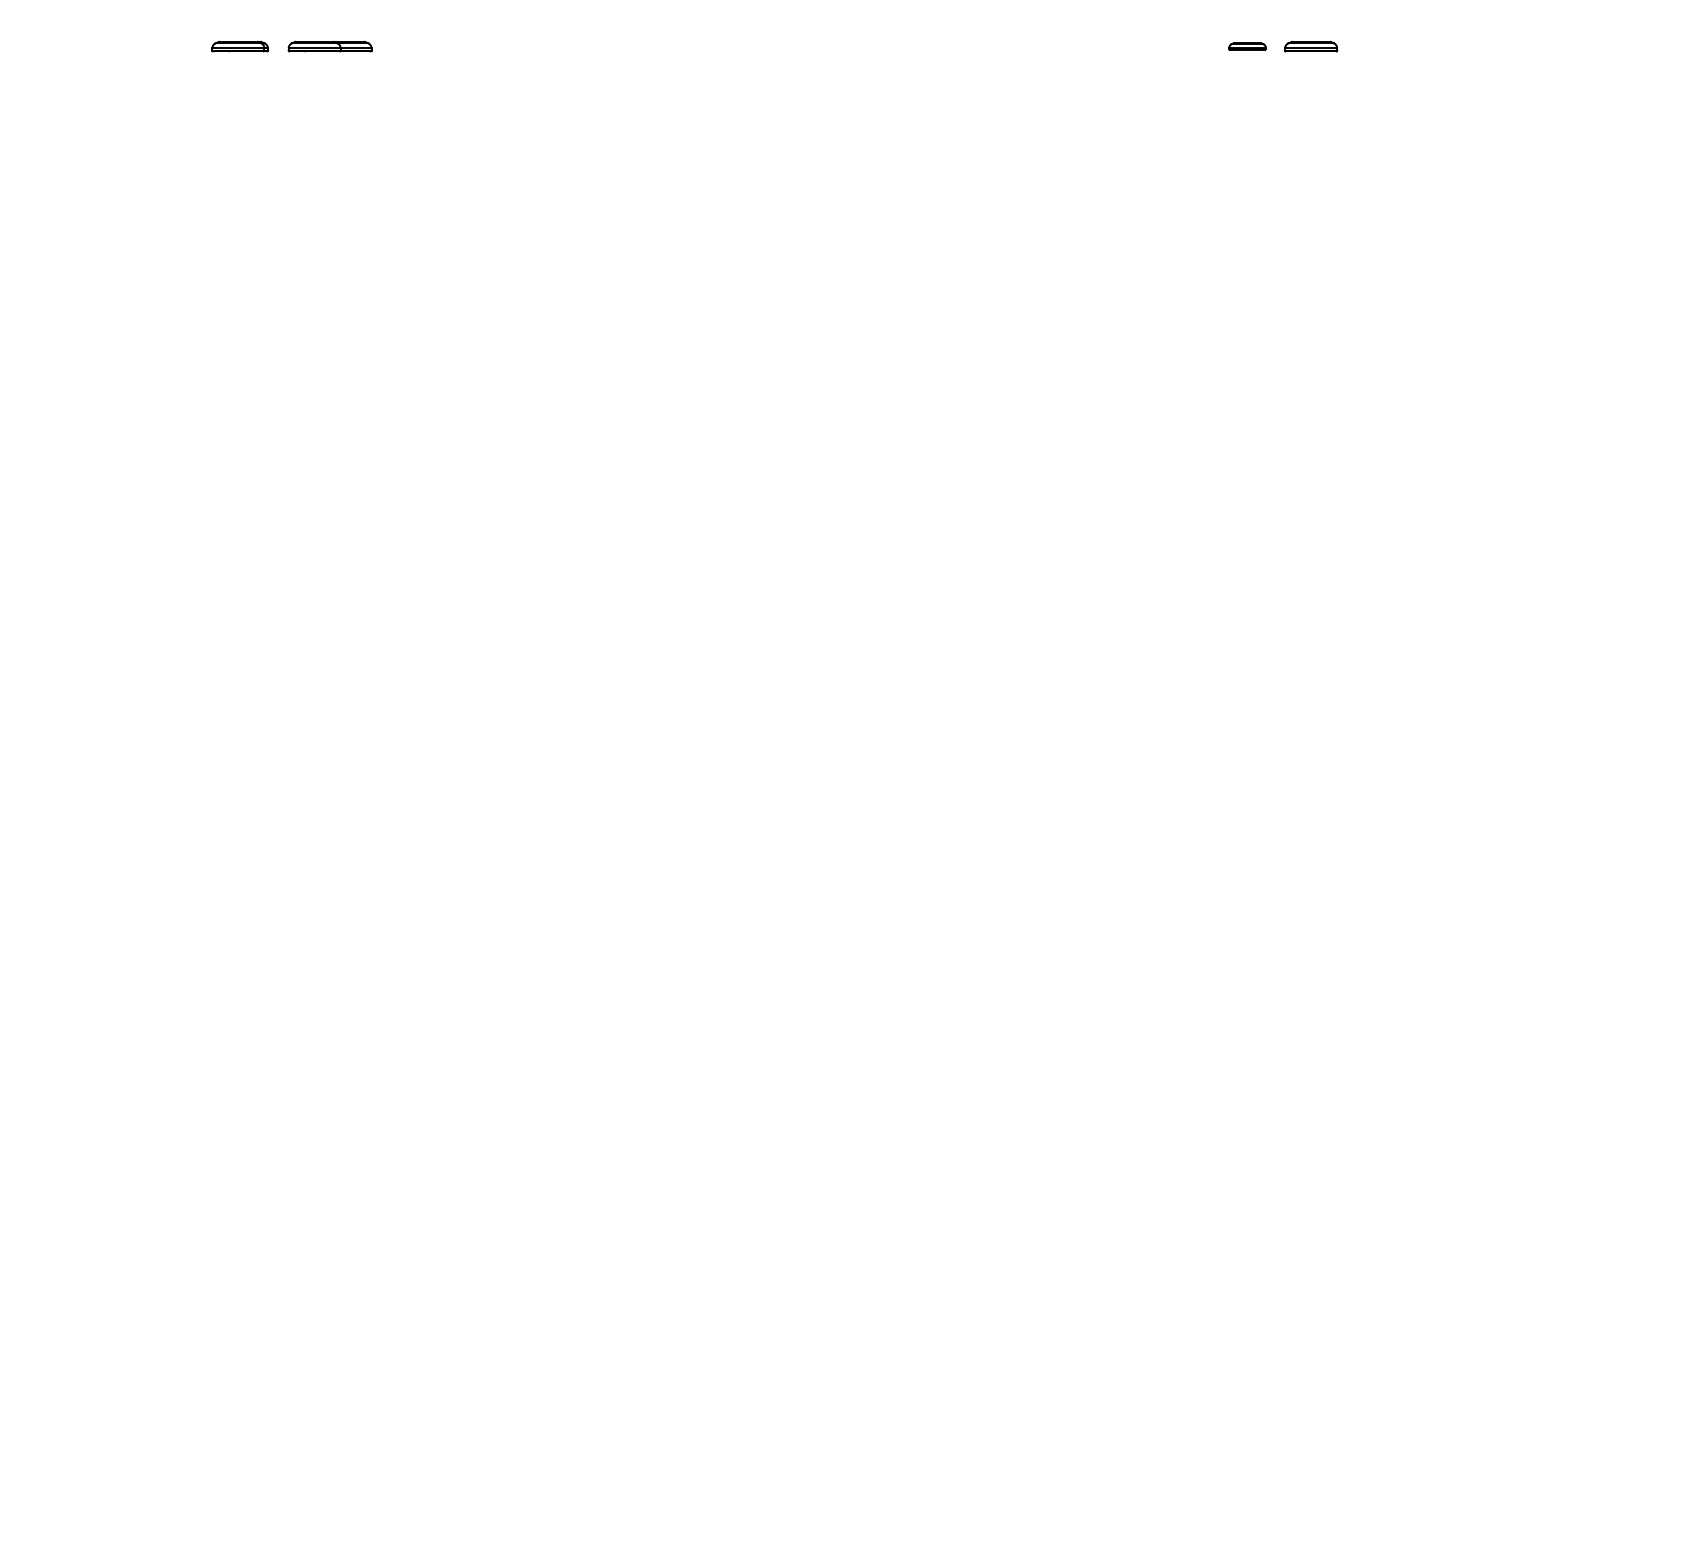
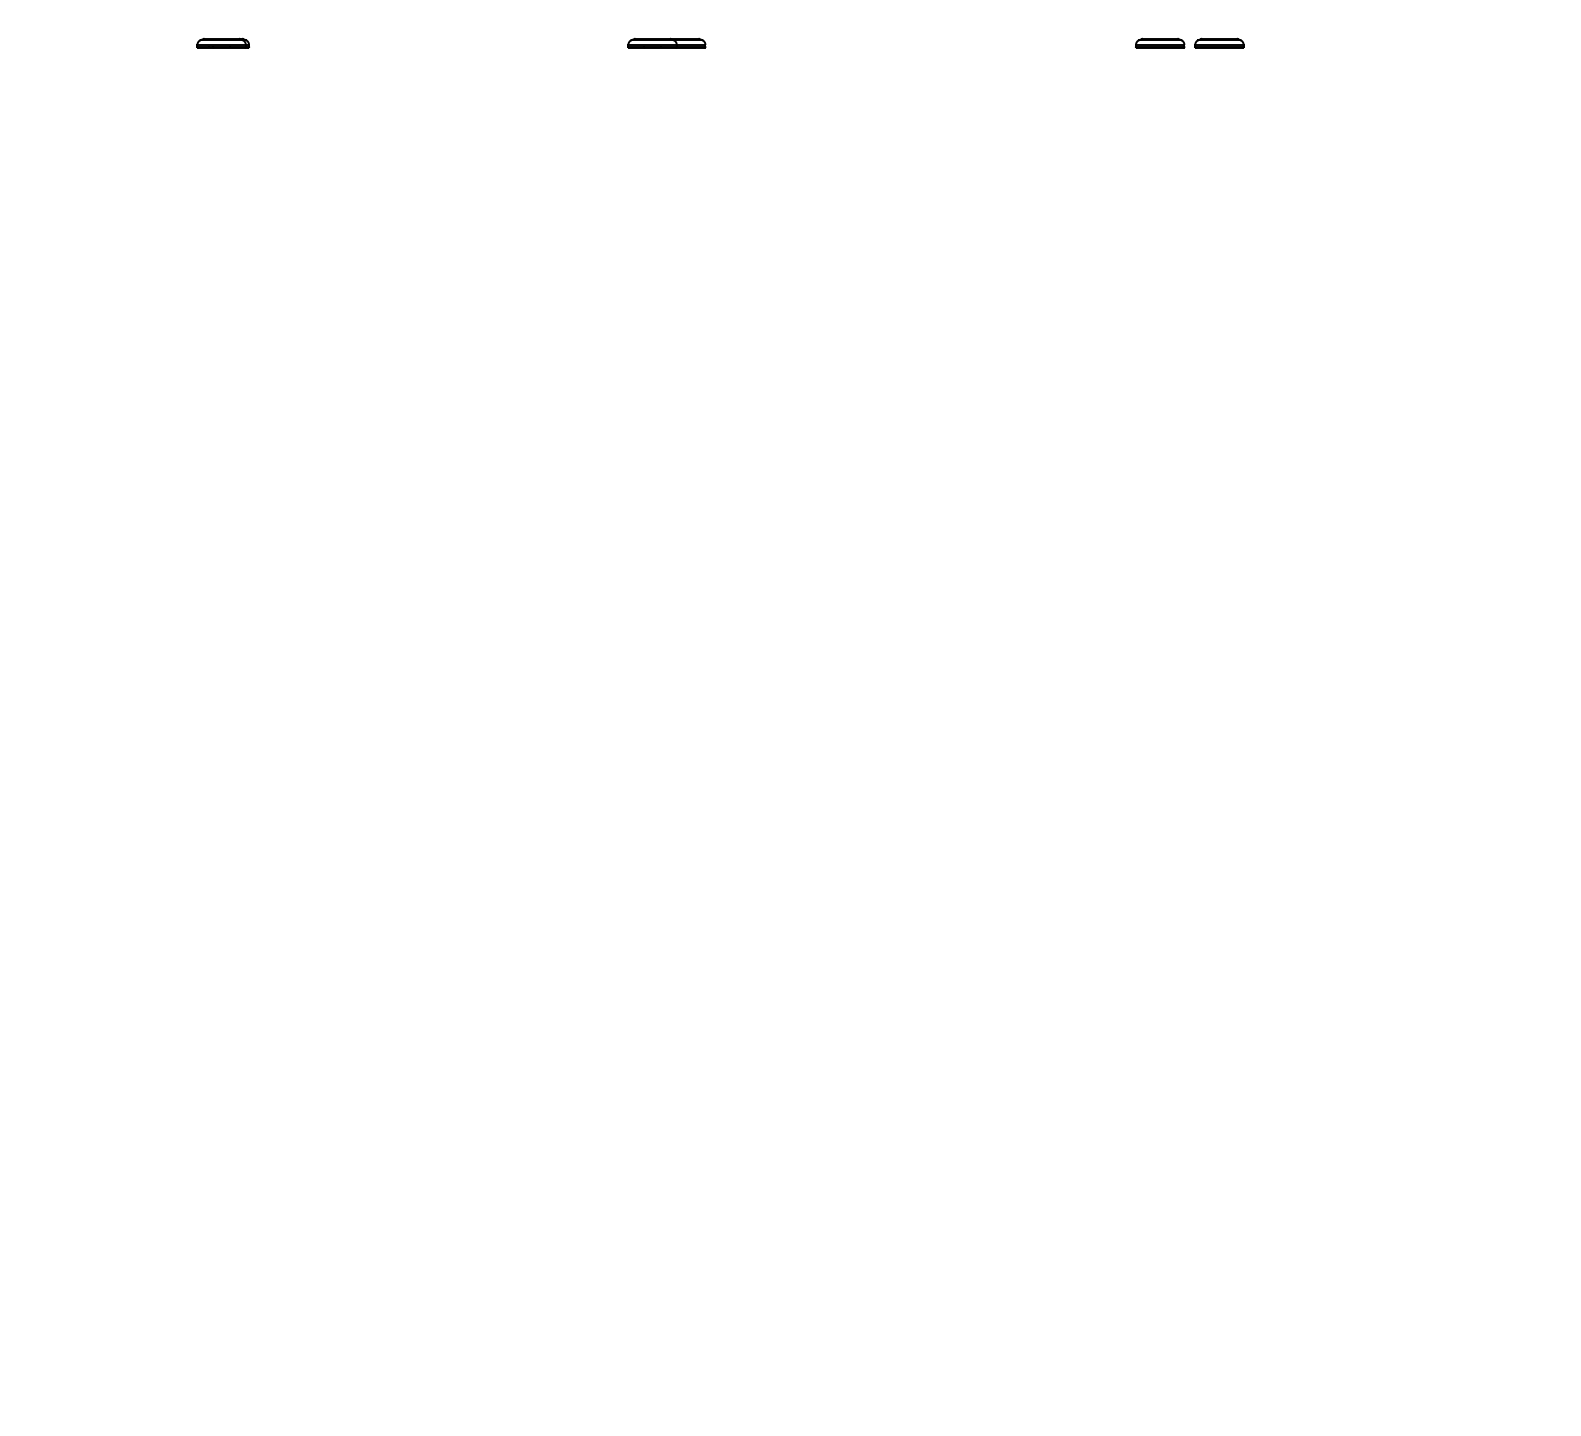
part: (329, 45) -> (666, 42), moved
part: (1247, 45) -> (1160, 42), size x1.43

